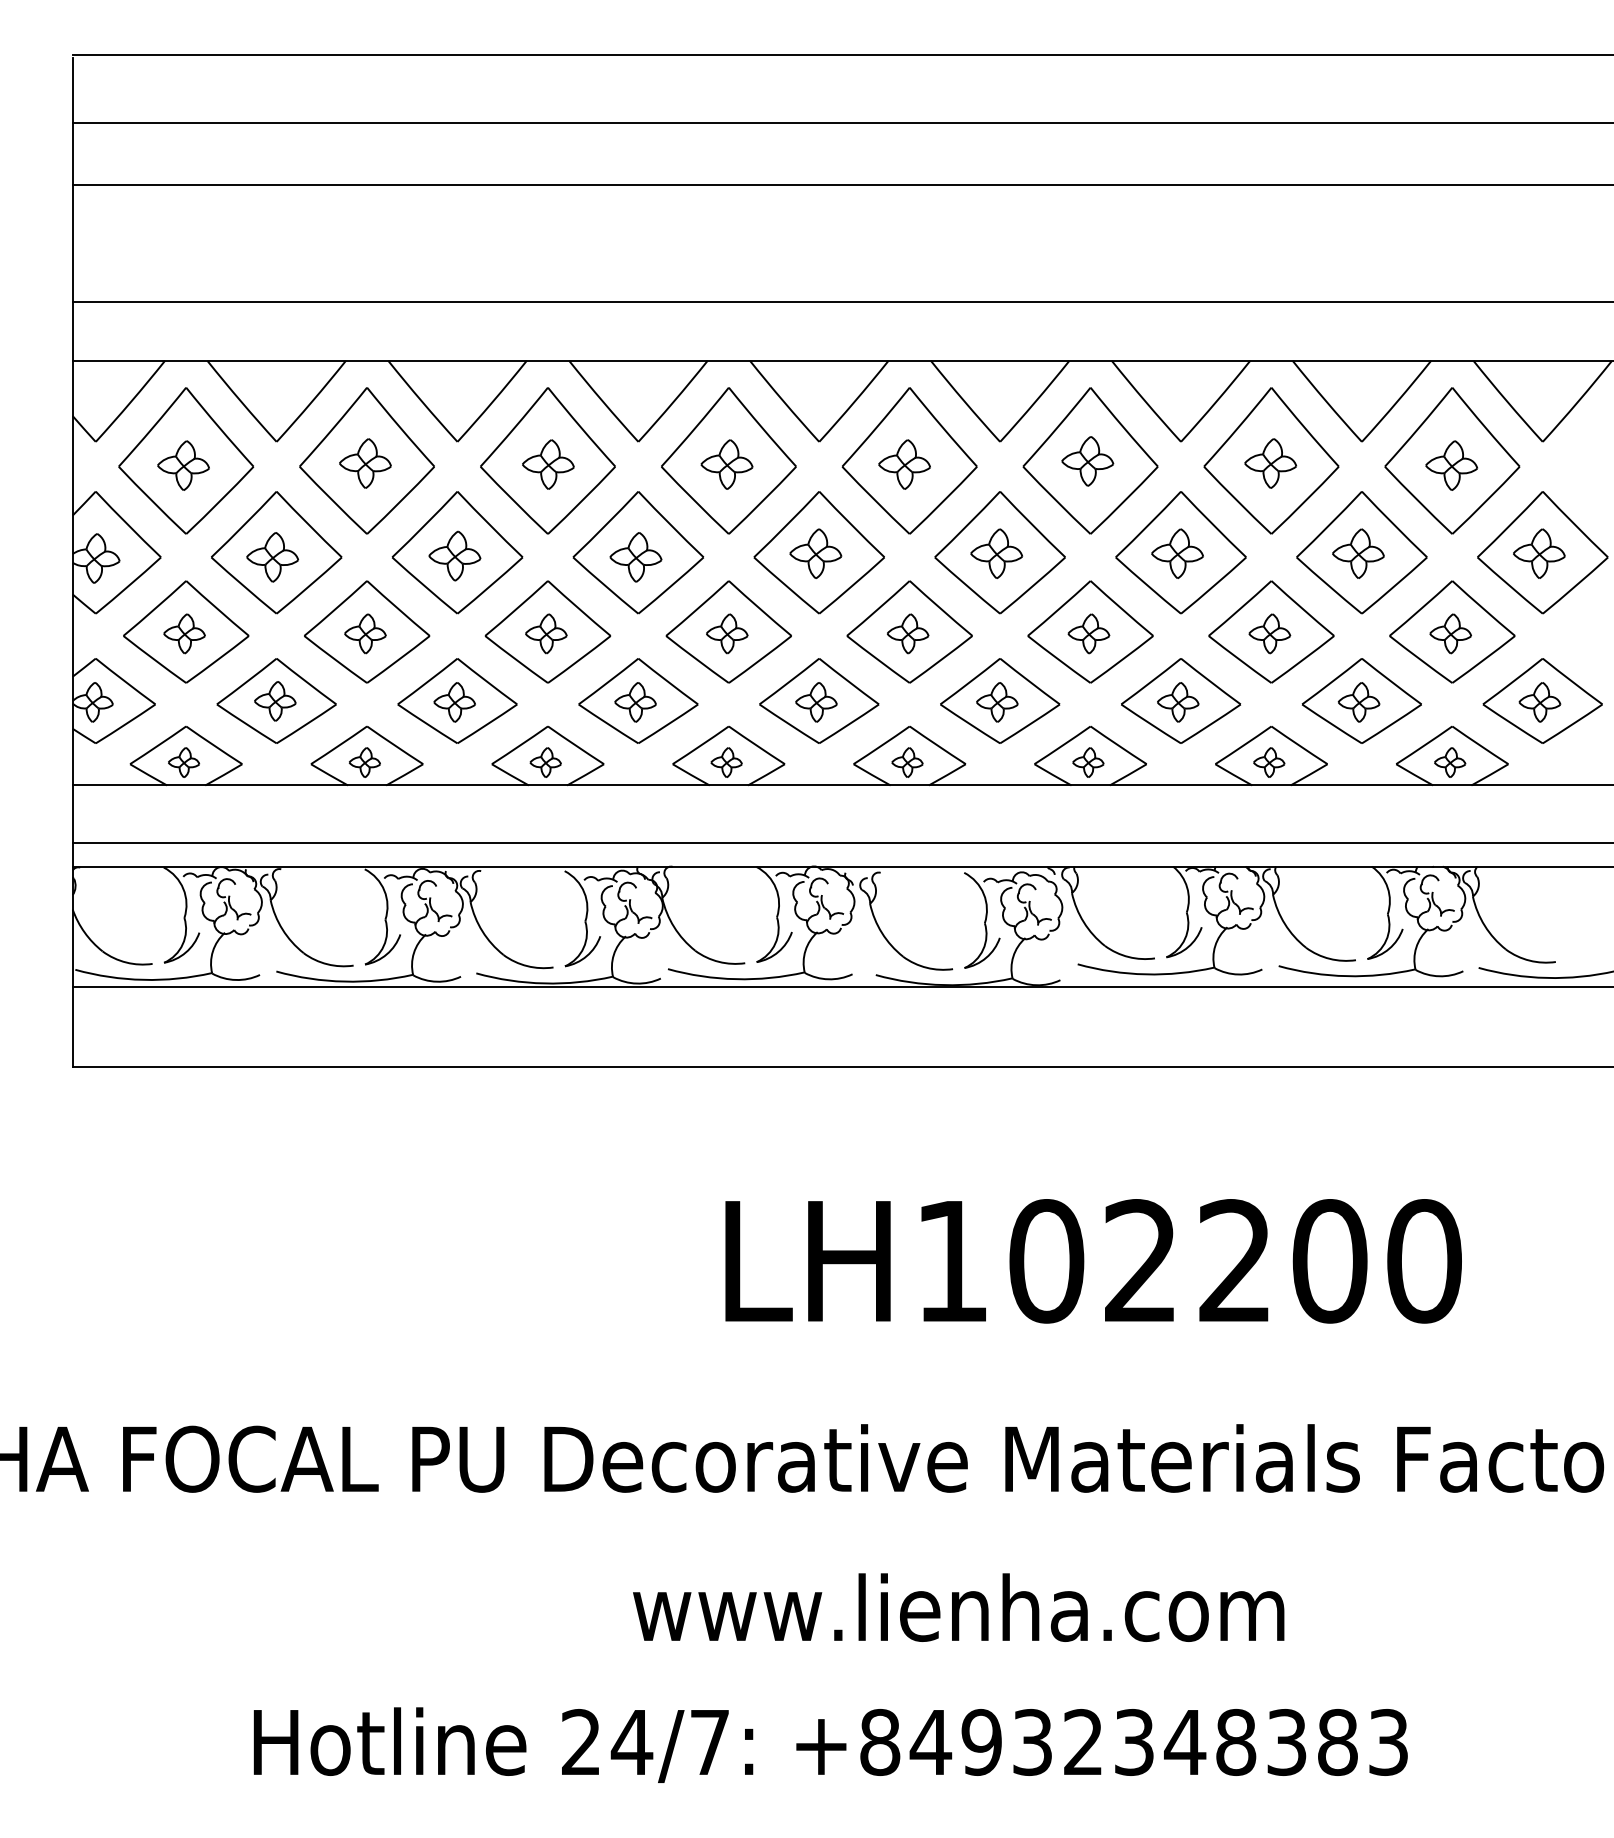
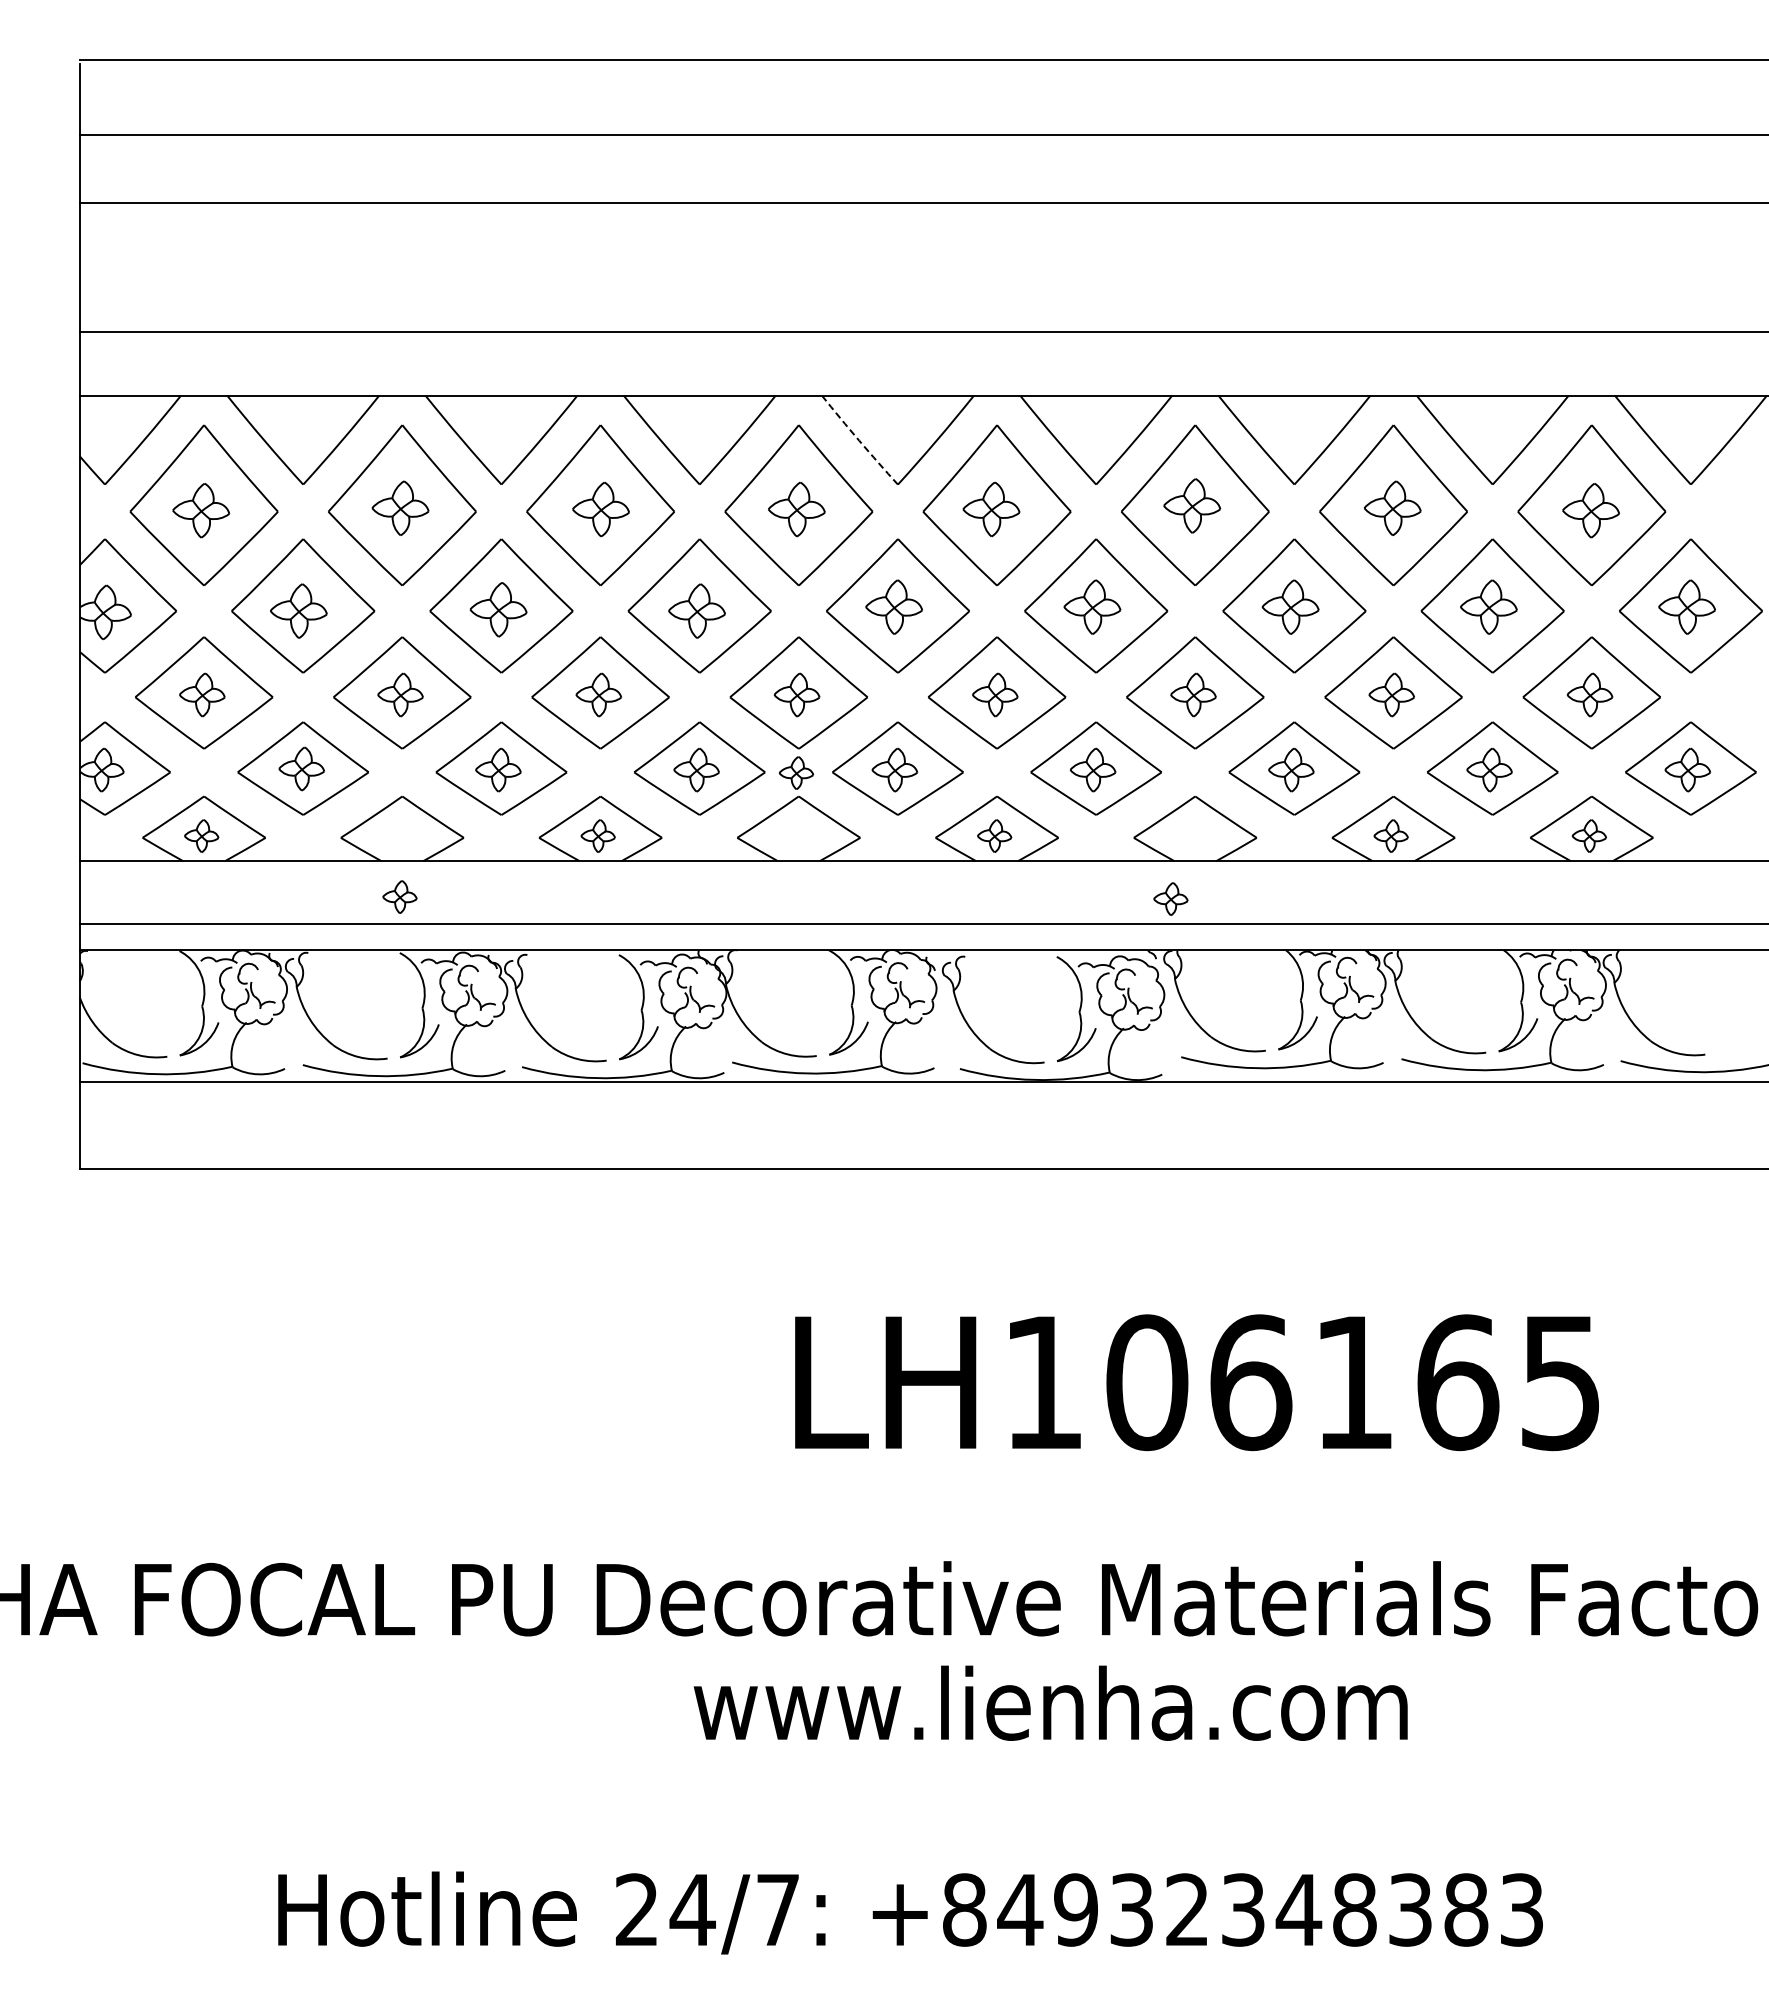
arc: (784, 401) -> (859, 440), solid -> dashed
part: (364, 762) -> (399, 896), moved
part: (726, 762) -> (796, 772), moved
part: (1088, 762) -> (1170, 898), moved
text: (1283, 1261) -> (1406, 1382), LH102200 -> LH106165
text: (958, 1606) -> (1050, 1702), moved

